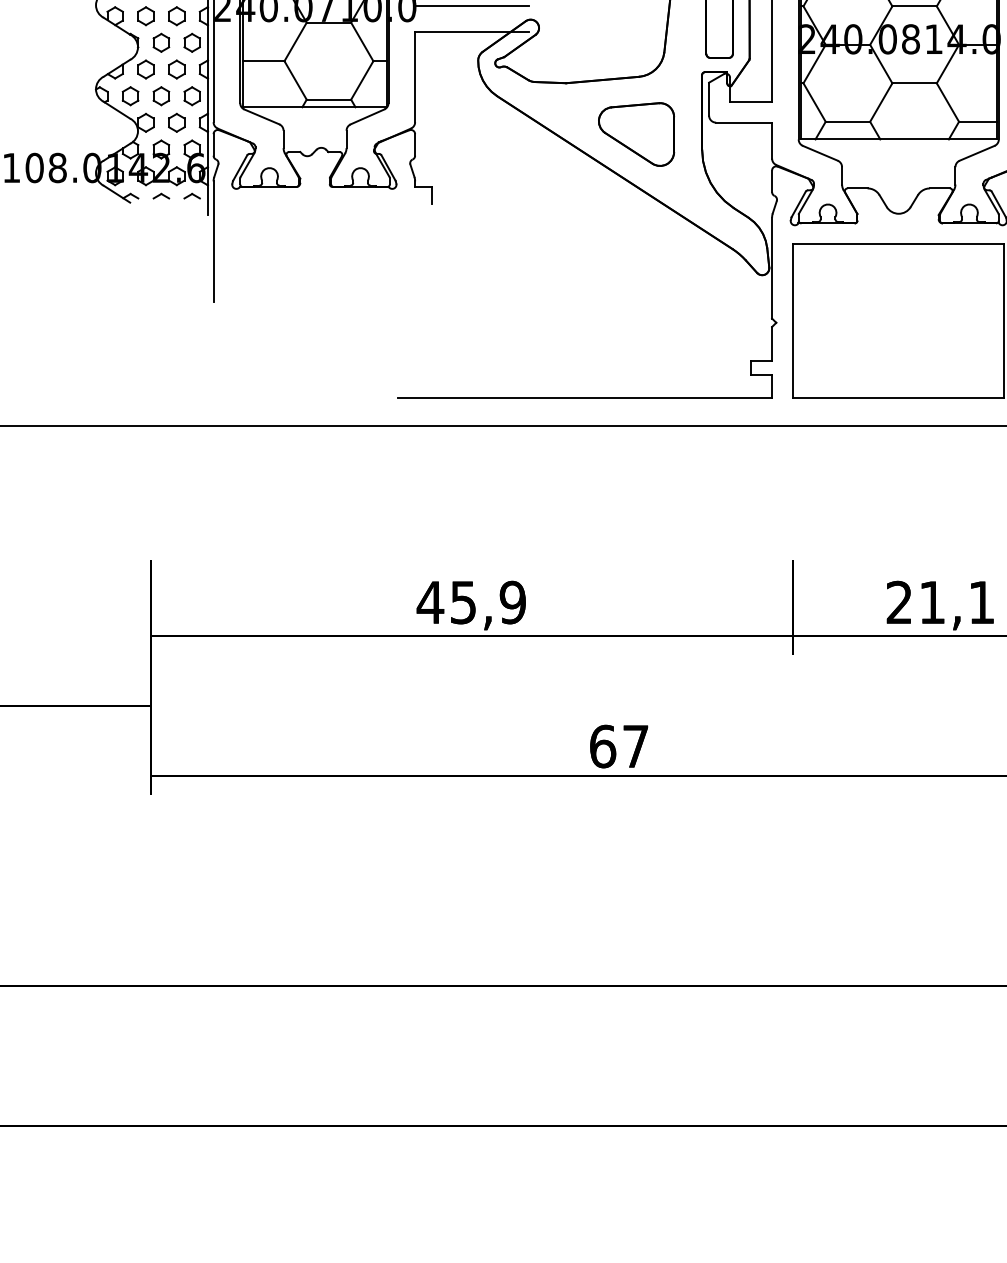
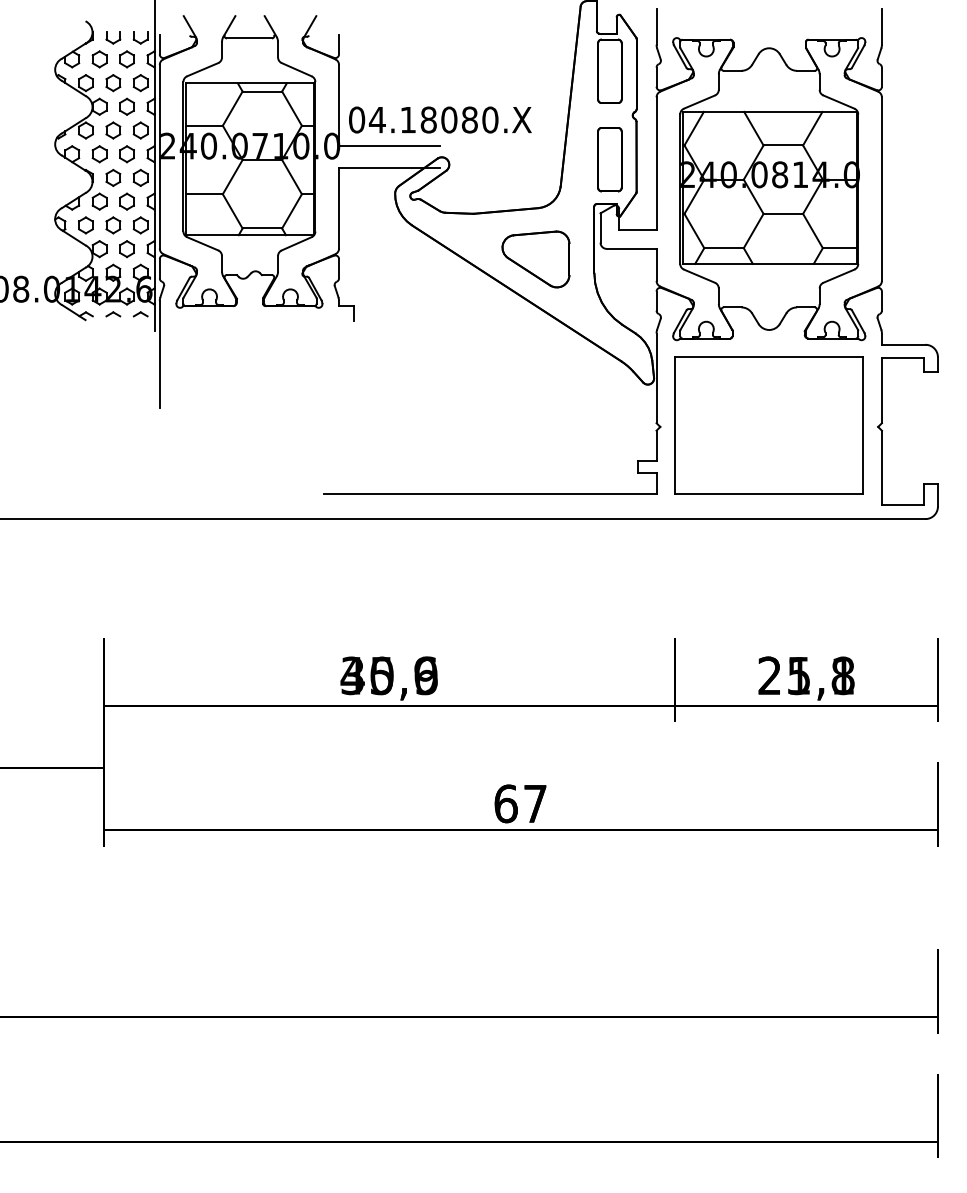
text: (470, 602) -> (388, 675), 45,9 -> 30,6
text: (957, 602) -> (821, 675), 21,1 -> 25,8

